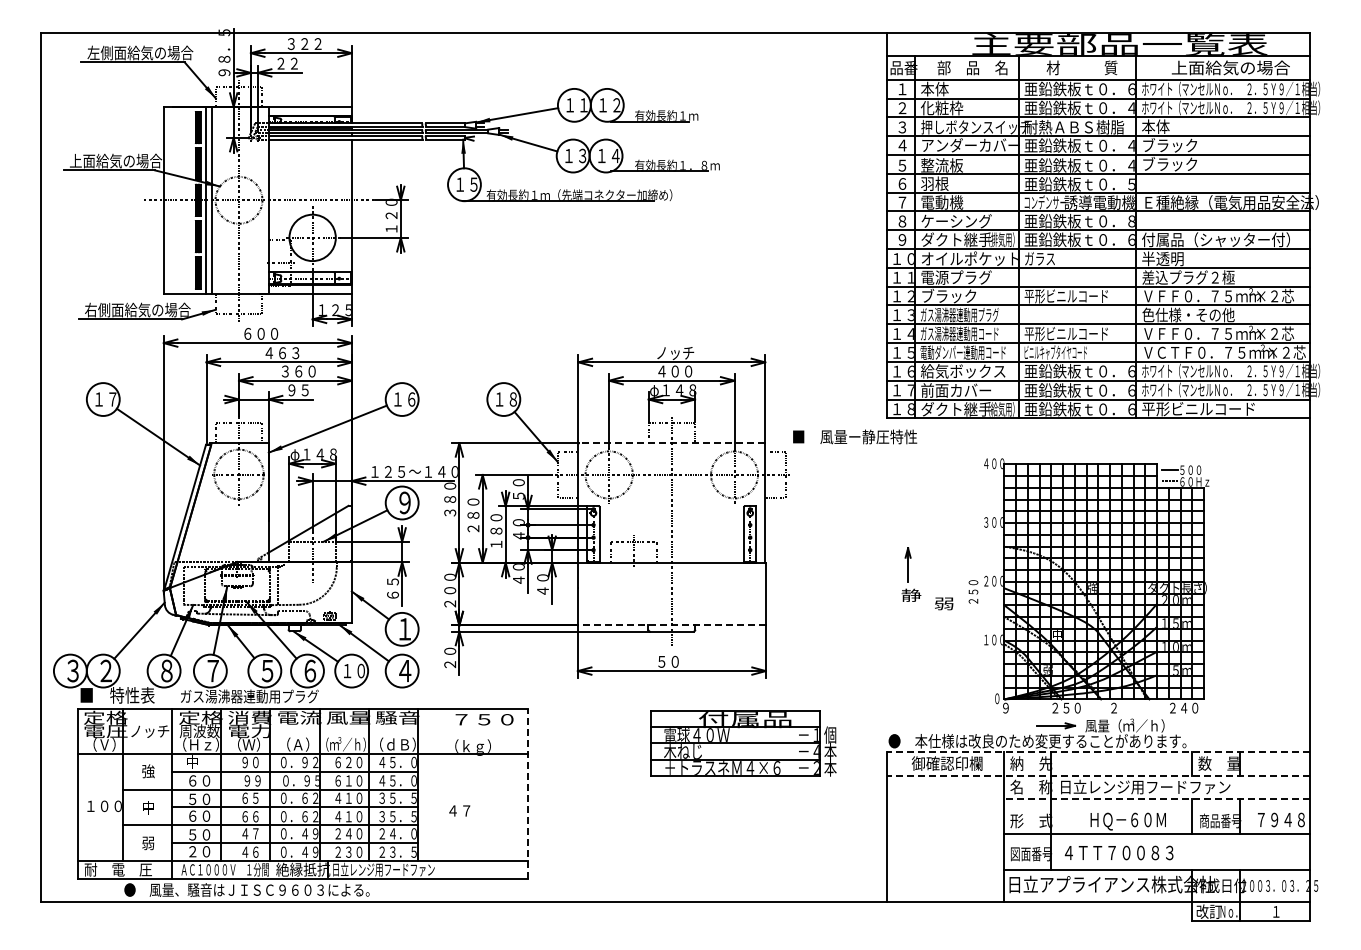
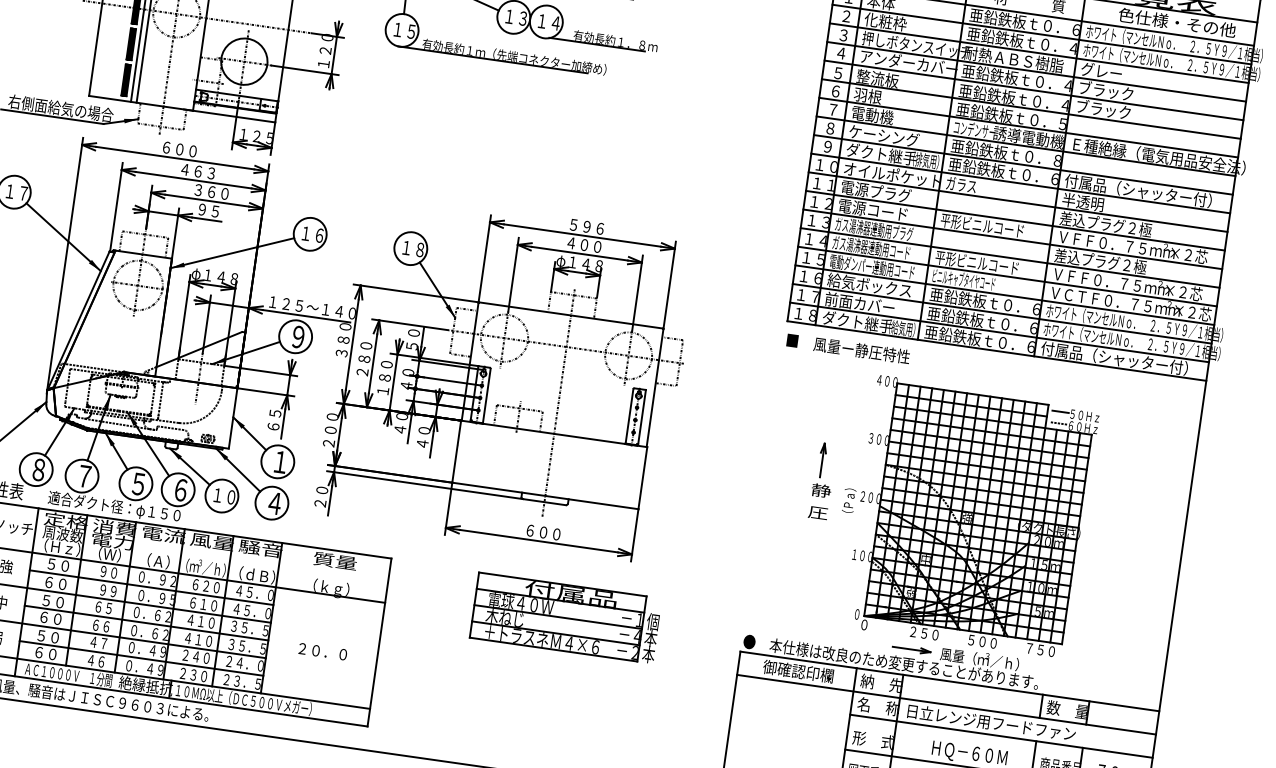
text: (1230, 67) -> (1177, 22), 上面給気の場合 -> 色仕様・その他
text: (1162, 126) -> (1101, 71), 本体 -> グレー
text: (955, 295) -> (872, 209), ブラック -> 電源コード
text: (1188, 314) -> (1100, 260), 色仕様・その他 -> 差込プラグ２極
text: (675, 353) -> (587, 227), ノッチ -> ５９６
text: (1215, 408) -> (1114, 357), 平形ビニルコード -> 付属品（シャッター付）
text: (855, 436) -> (848, 348), moved
line: (671, 443) -> (570, 315), dashed -> solid
text: (1202, 469) -> (1092, 416), ５００ -> ５０Ｈｚ
part: (911, 574) -> (824, 470), moved
text: (973, 589) -> (849, 502), ２５０ -> （Ｐａ）
text: (943, 603) -> (817, 512), 弱 -> 圧
line: (671, 625) -> (544, 495), dashed -> solid
text: (675, 661) -> (543, 532), ５０ -> ６００
text: (249, 697) -> (117, 507), ガス湯沸器連動用プラグ -> 適合ダクト径：φ１５０
text: (1125, 707) -> (982, 641), ２ -> ５００
text: (1178, 707) -> (1035, 648), ２４０ -> ７５０
text: (1005, 708) -> (863, 625), ９ -> ０
text: (482, 719) -> (344, 562), ７５０ -> 質量
part: (743, 743) -> (565, 618), moved
line: (1098, 752) -> (949, 681), dashed -> solid
text: (198, 761) -> (57, 563), 中 -> ５０
line: (1098, 775) -> (946, 704), dashed -> solid
line: (528, 793) -> (379, 642), dashed -> solid
line: (1157, 799) -> (1001, 736), dashed -> solid
text: (473, 810) -> (322, 651), ４７ -> ２０．０
text: (192, 851) -> (38, 652), ２０ -> ６０
text: (401, 869) -> (243, 699), 日立レンジ用フードファン -> １０ＭΩ以上（ＤＣ５００Ｖメガー）

